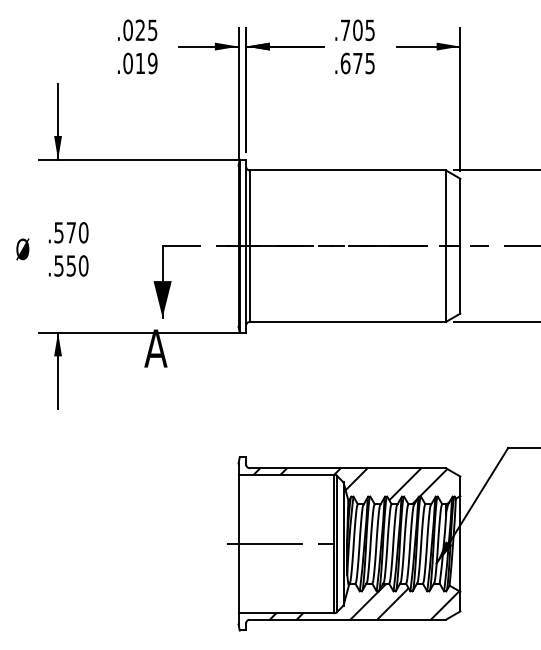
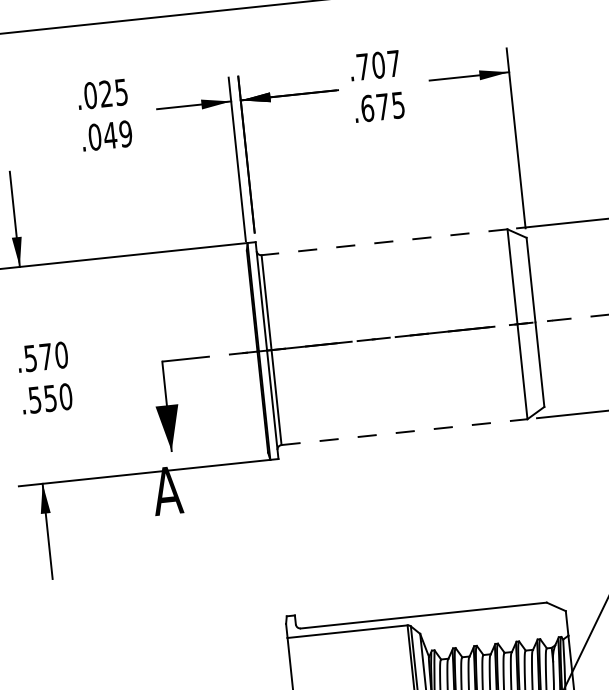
text: (369, 30) -> (393, 63), .705 -> .707
text: (140, 63) -> (110, 135), .019 -> .049
line: (347, 170) -> (384, 242), solid -> dashed
line: (348, 321) -> (405, 431), solid -> dashed
hatch: (350, 486) -> (429, 638), removed

